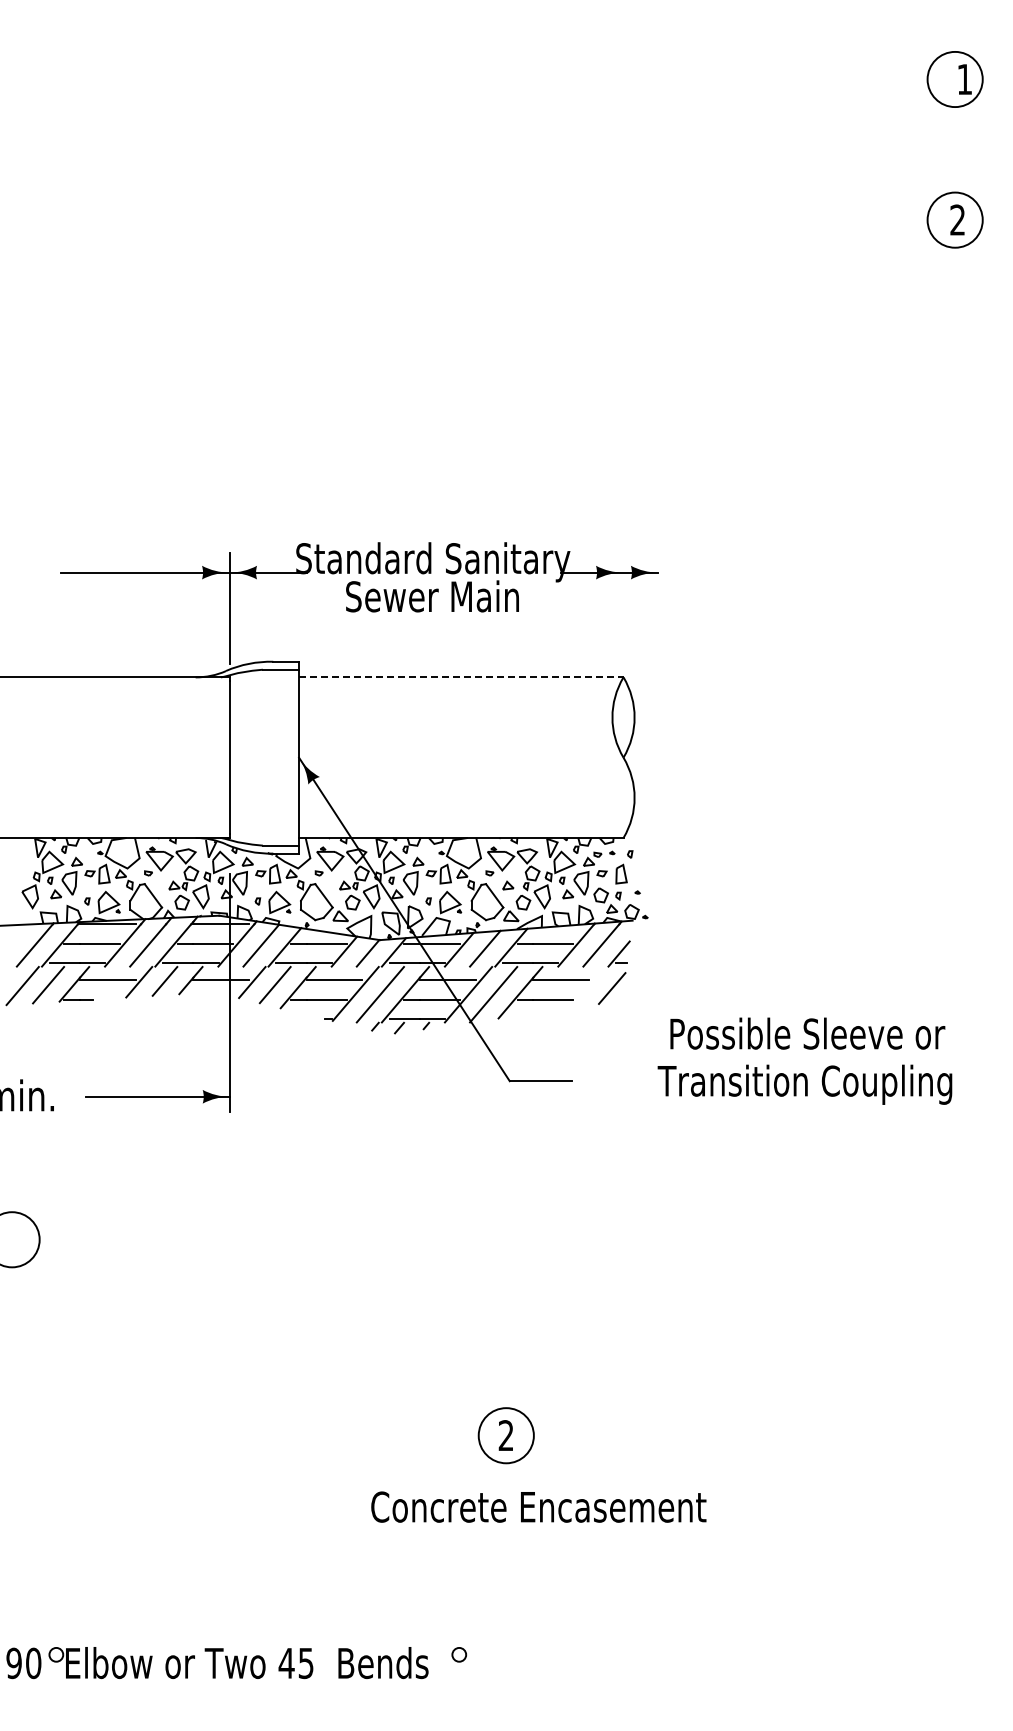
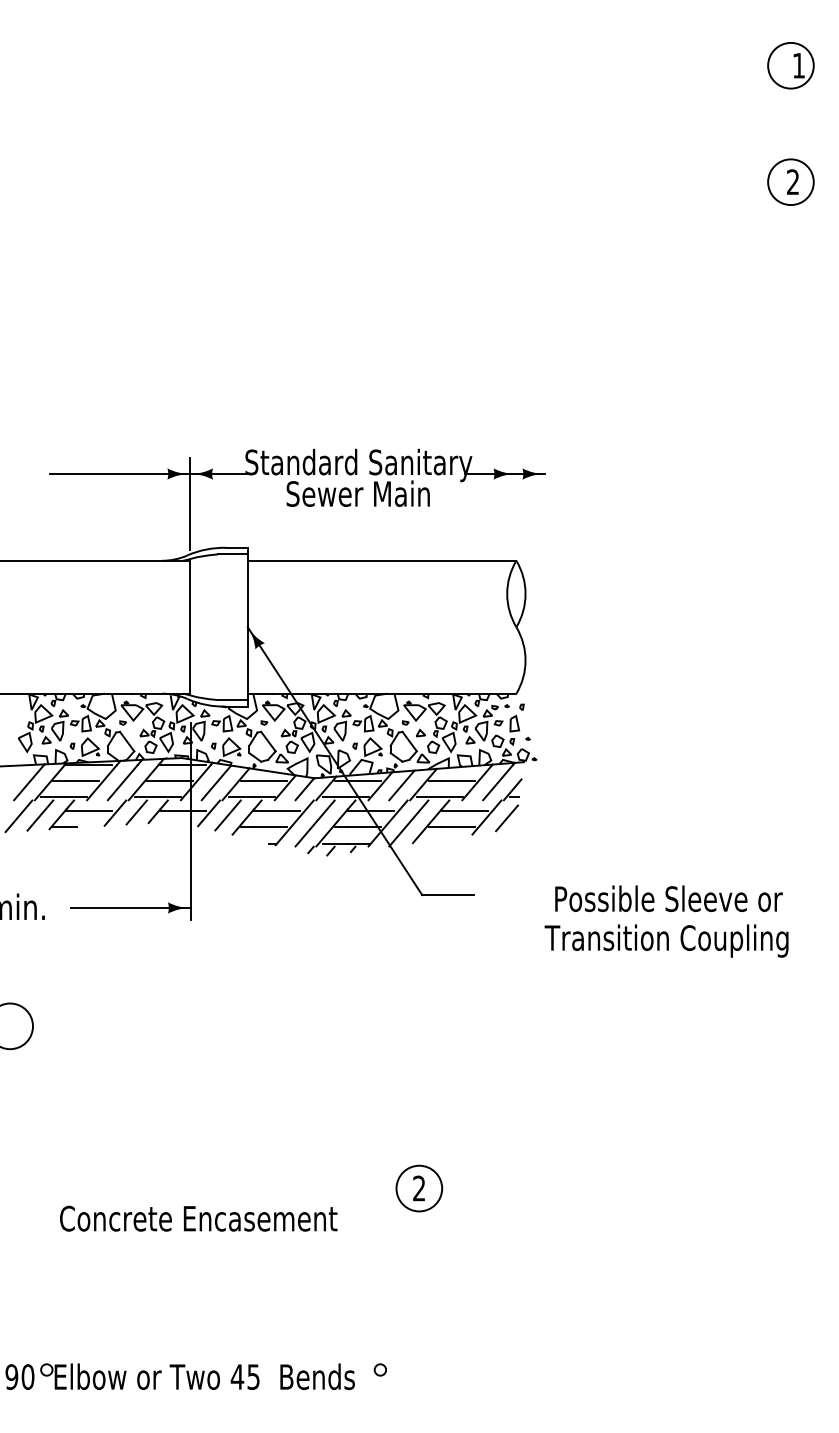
line: (461, 677) -> (382, 560), dashed -> solid
line: (587, 987) -> (486, 817), added
text: (804, 1060) -> (666, 920), moved
text: (538, 1506) -> (198, 1218), moved

